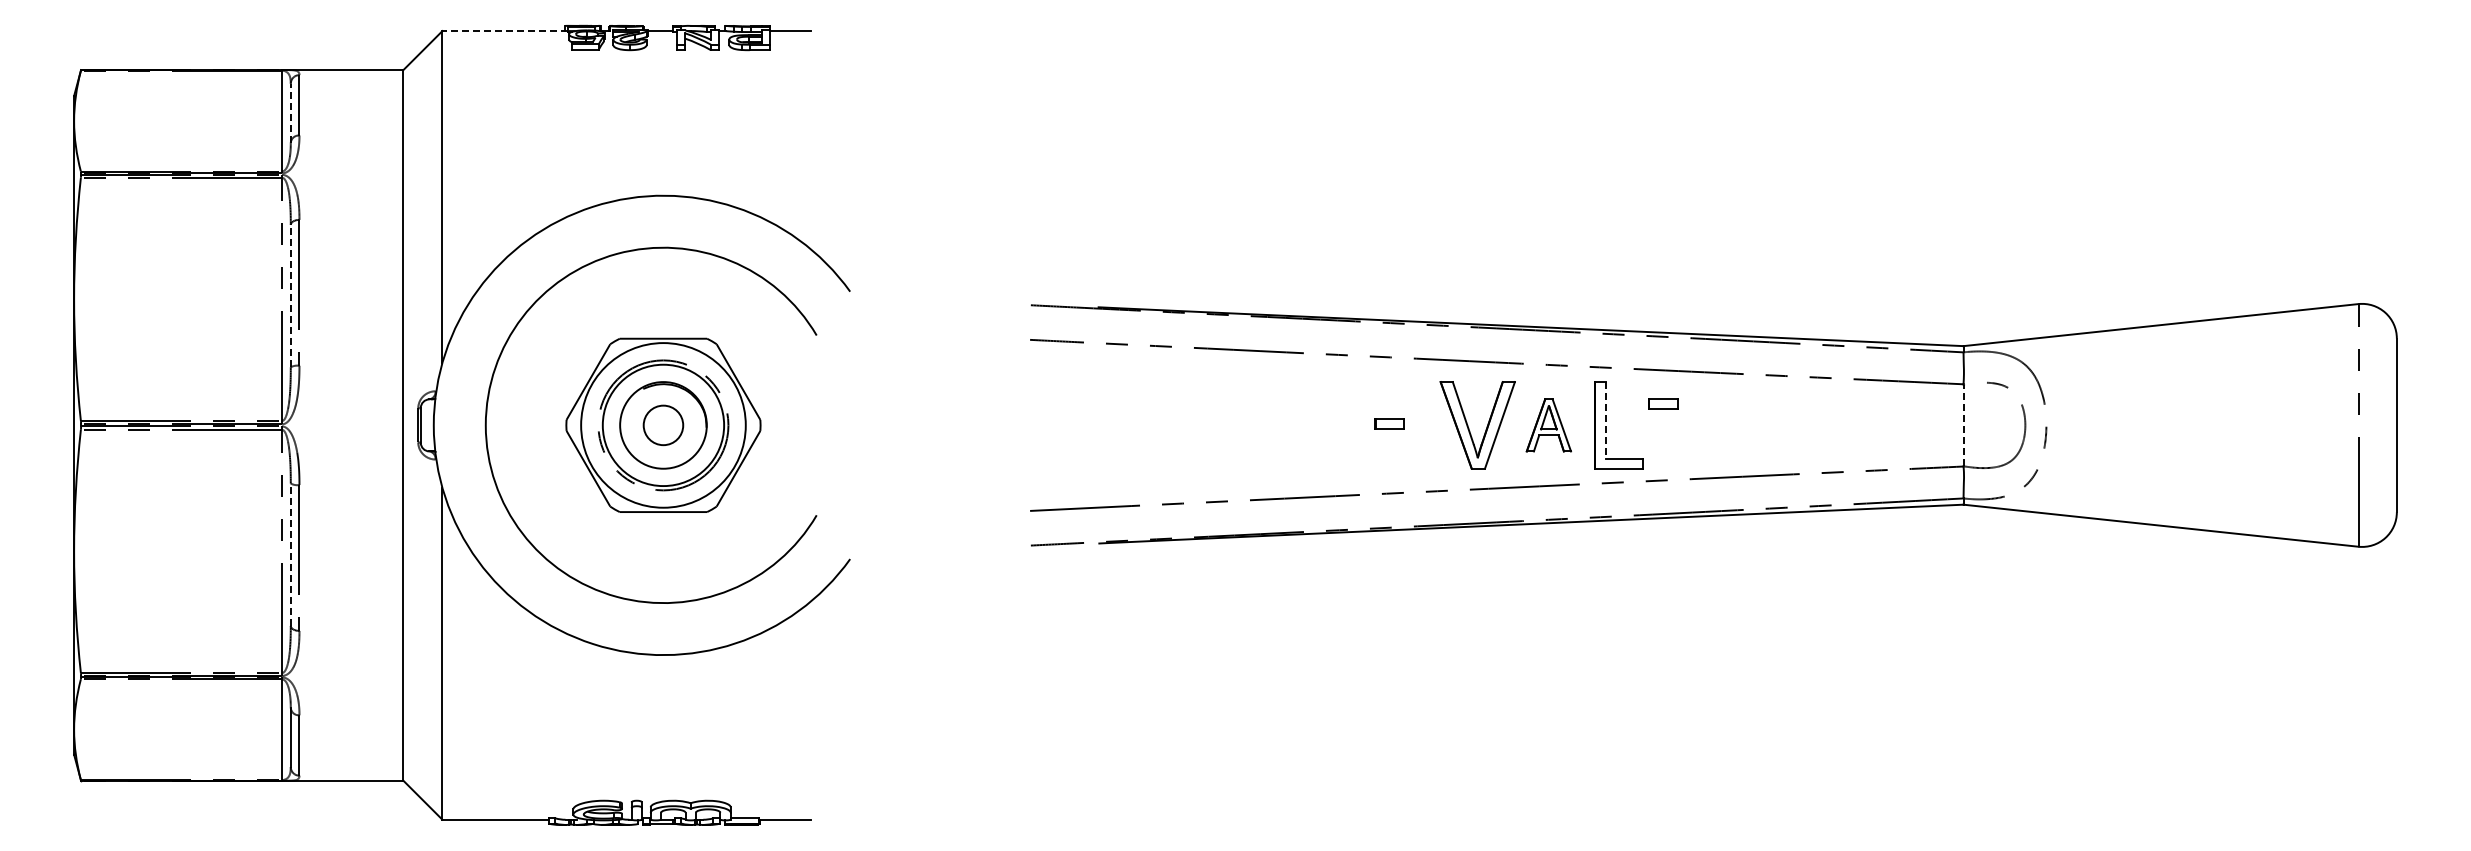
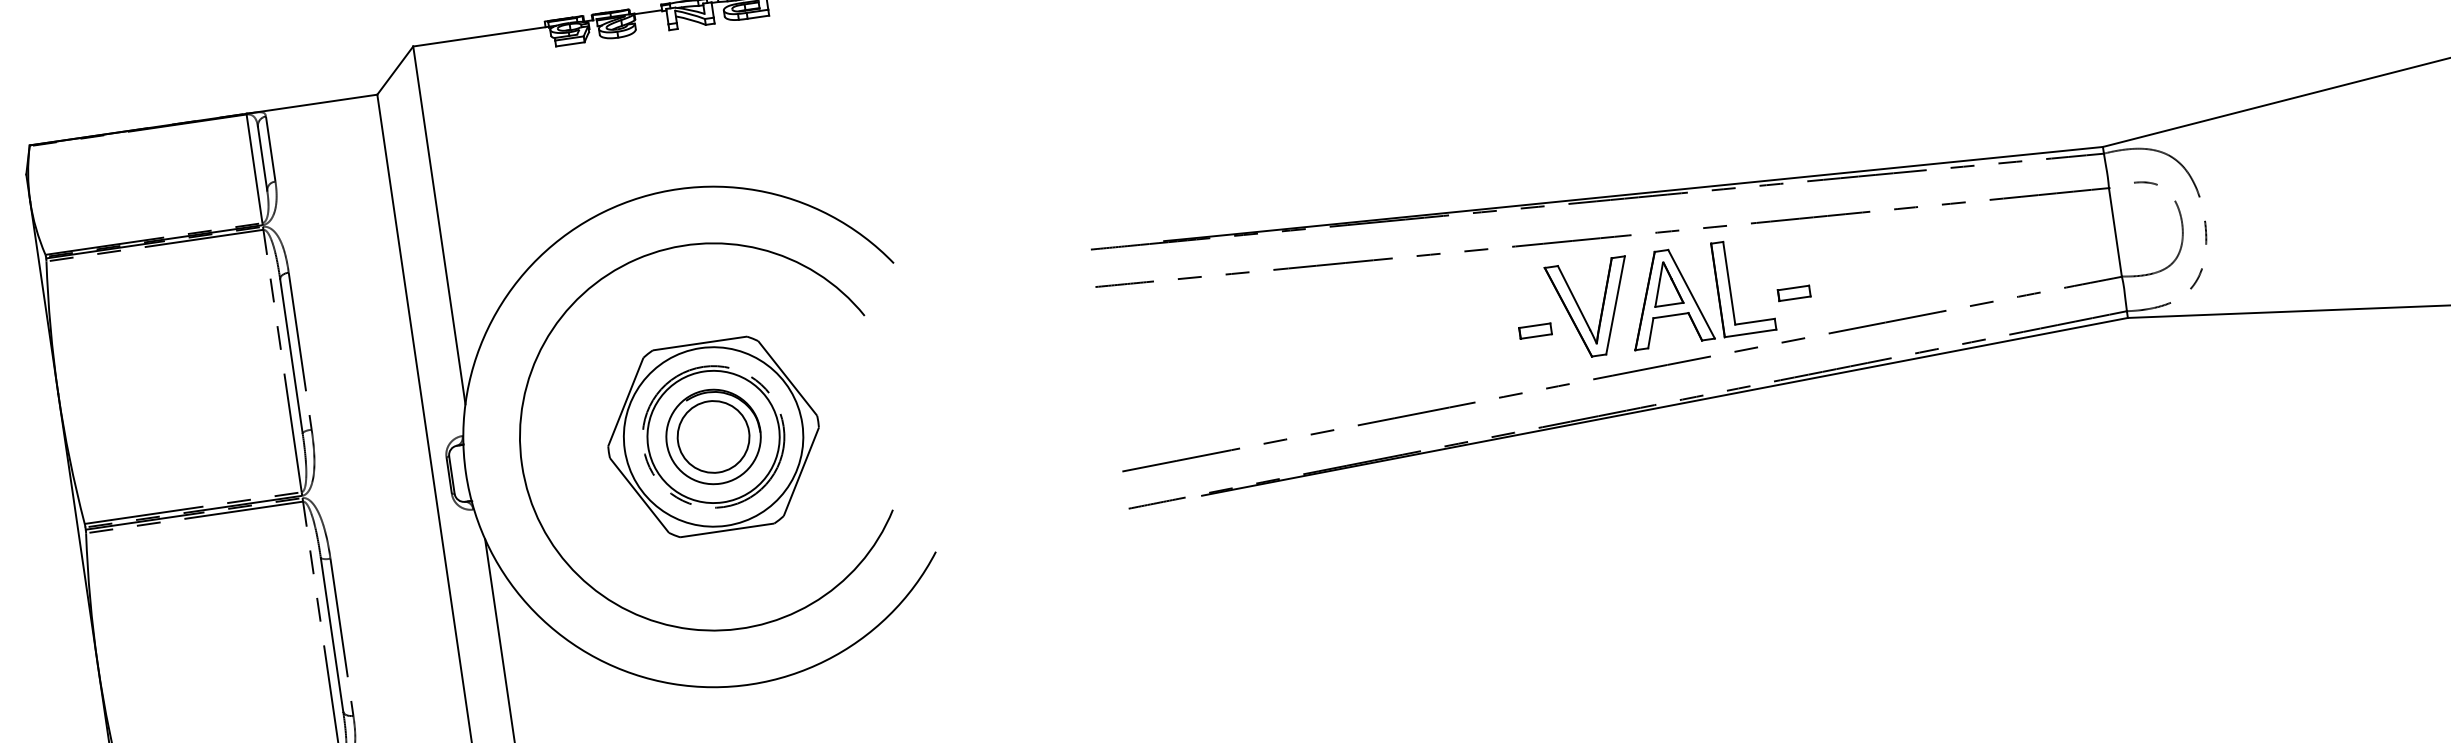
line: (505, 31) -> (481, 37), dashed -> solid
line: (290, 112) -> (262, 158), dashed -> solid
line: (290, 295) -> (290, 355), dashed -> solid
part: (1663, 403) -> (1793, 292), moved
line: (1606, 420) -> (1729, 283), dashed -> solid
part: (1389, 423) -> (1535, 330), moved
circle: (663, 425) -> (713, 437), size x1.67
part: (1548, 425) -> (1667, 297), size x1.67
line: (1963, 425) -> (2115, 232), dashed -> solid
line: (290, 554) -> (331, 634), dashed -> solid

